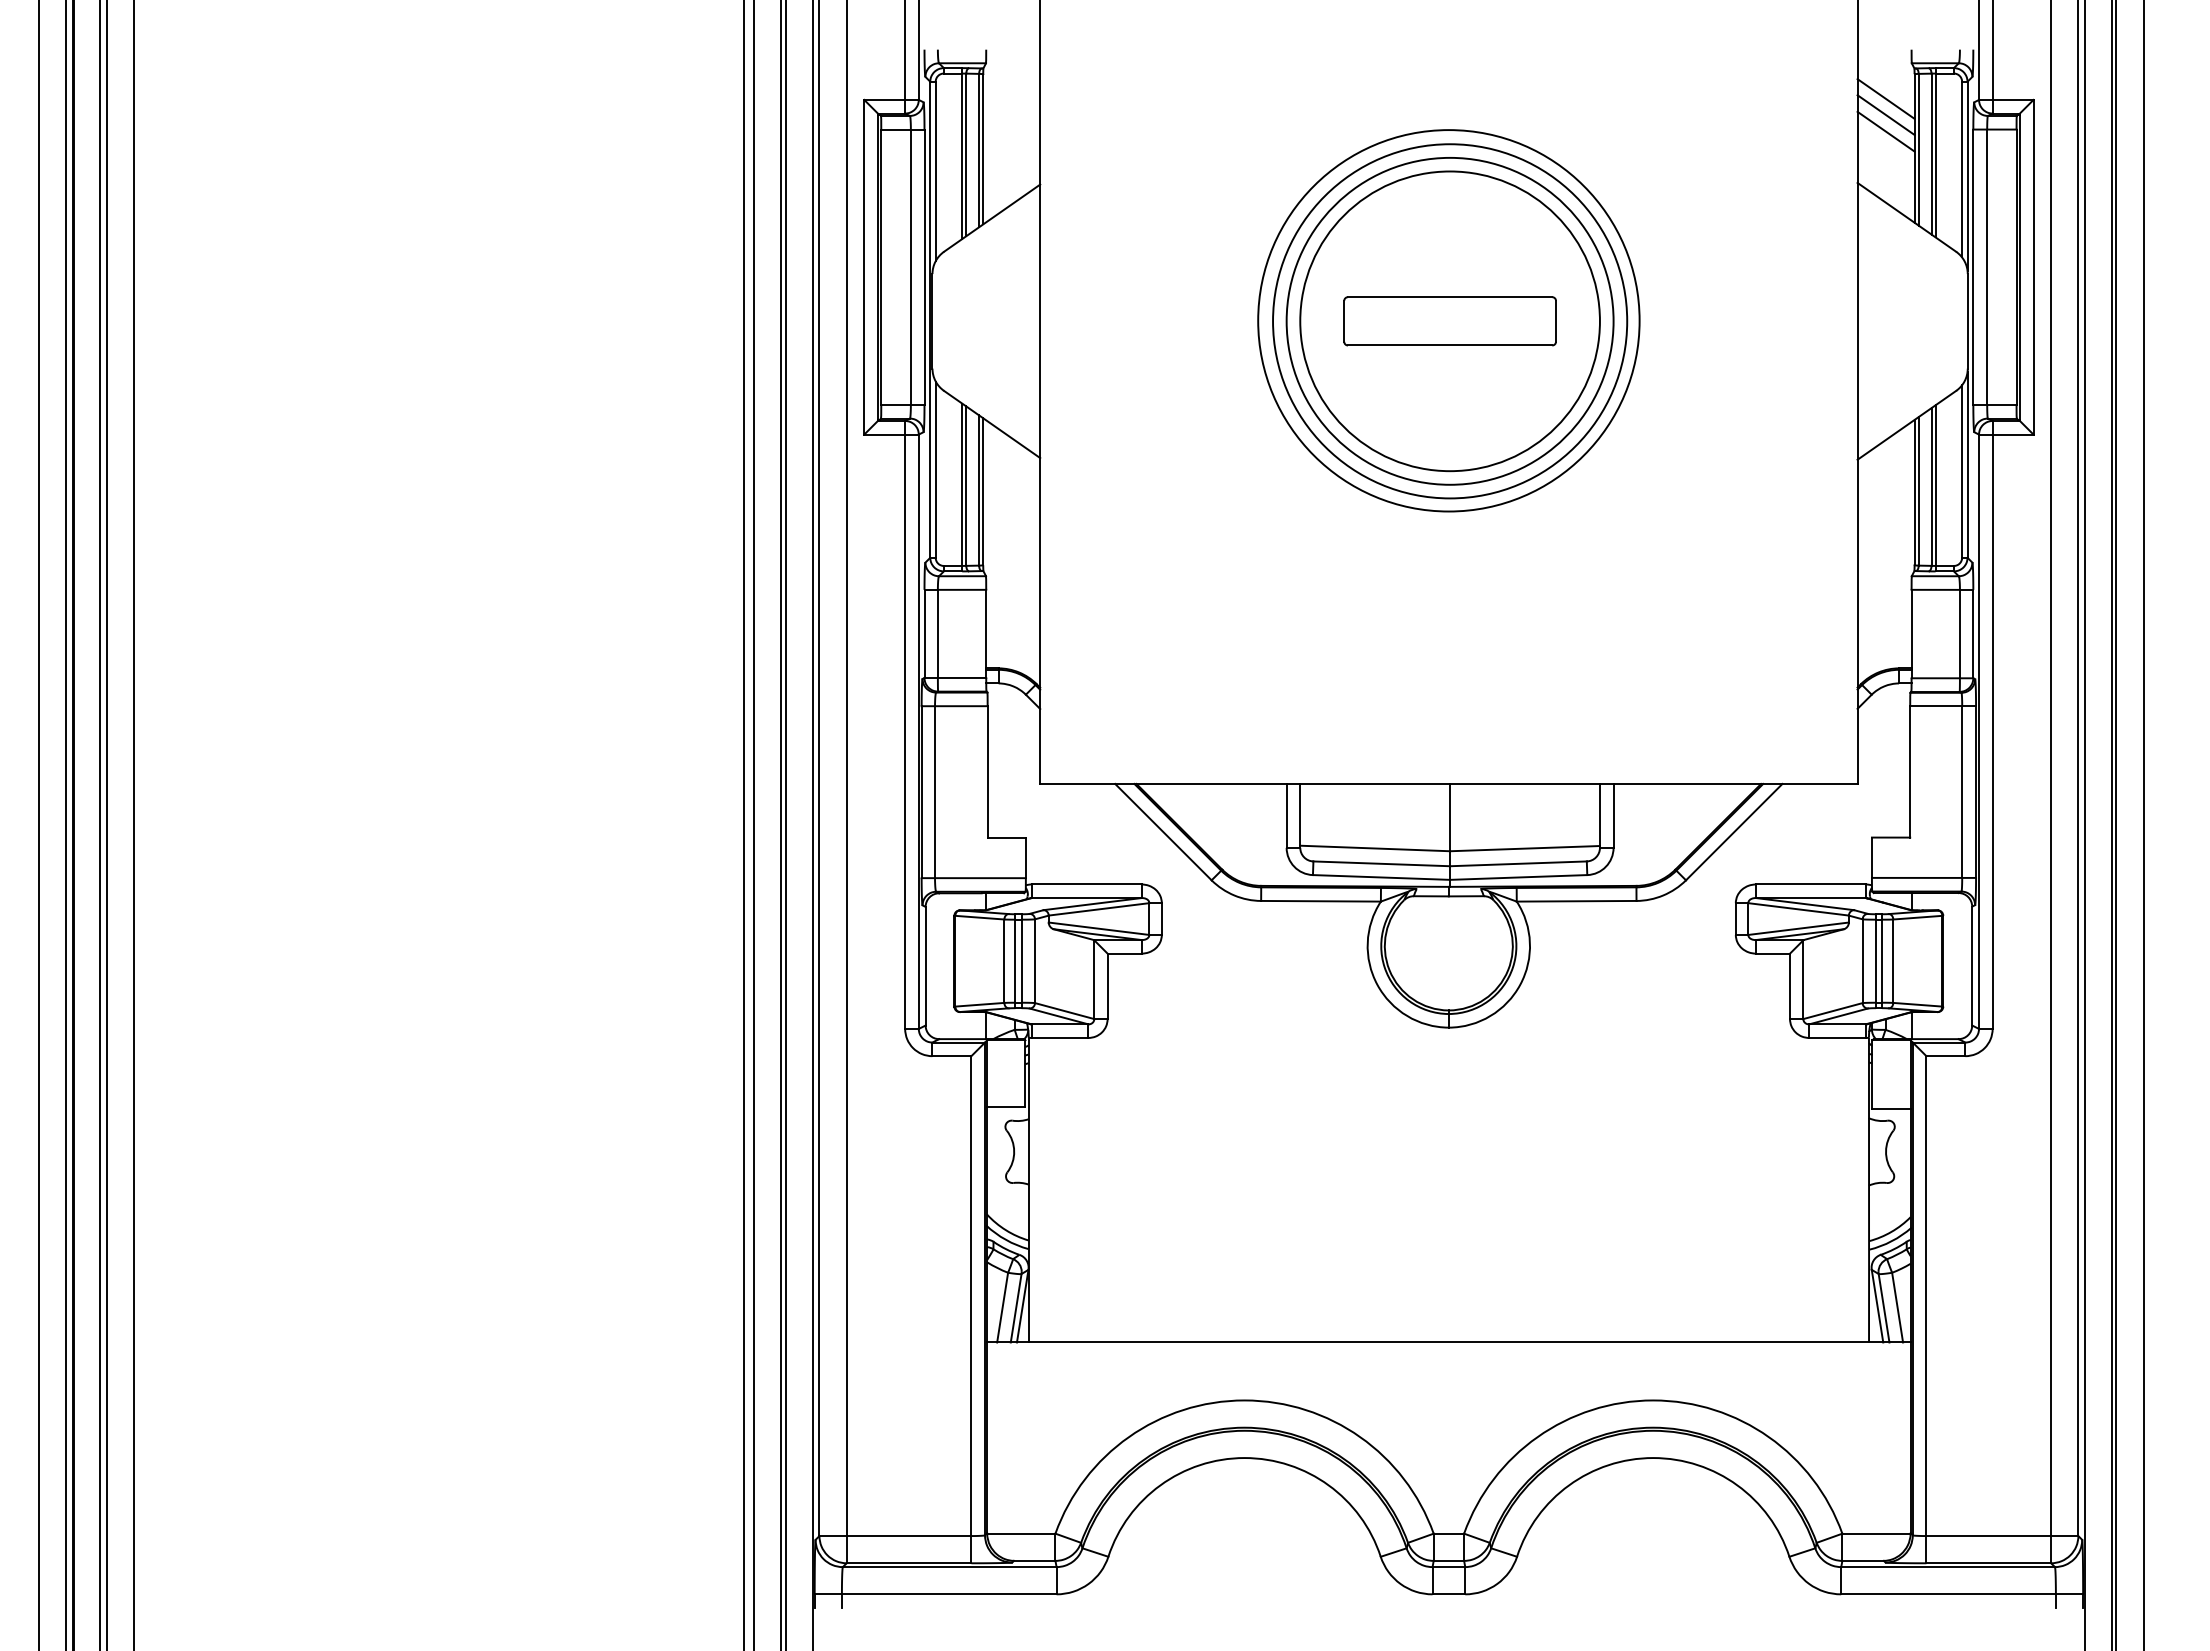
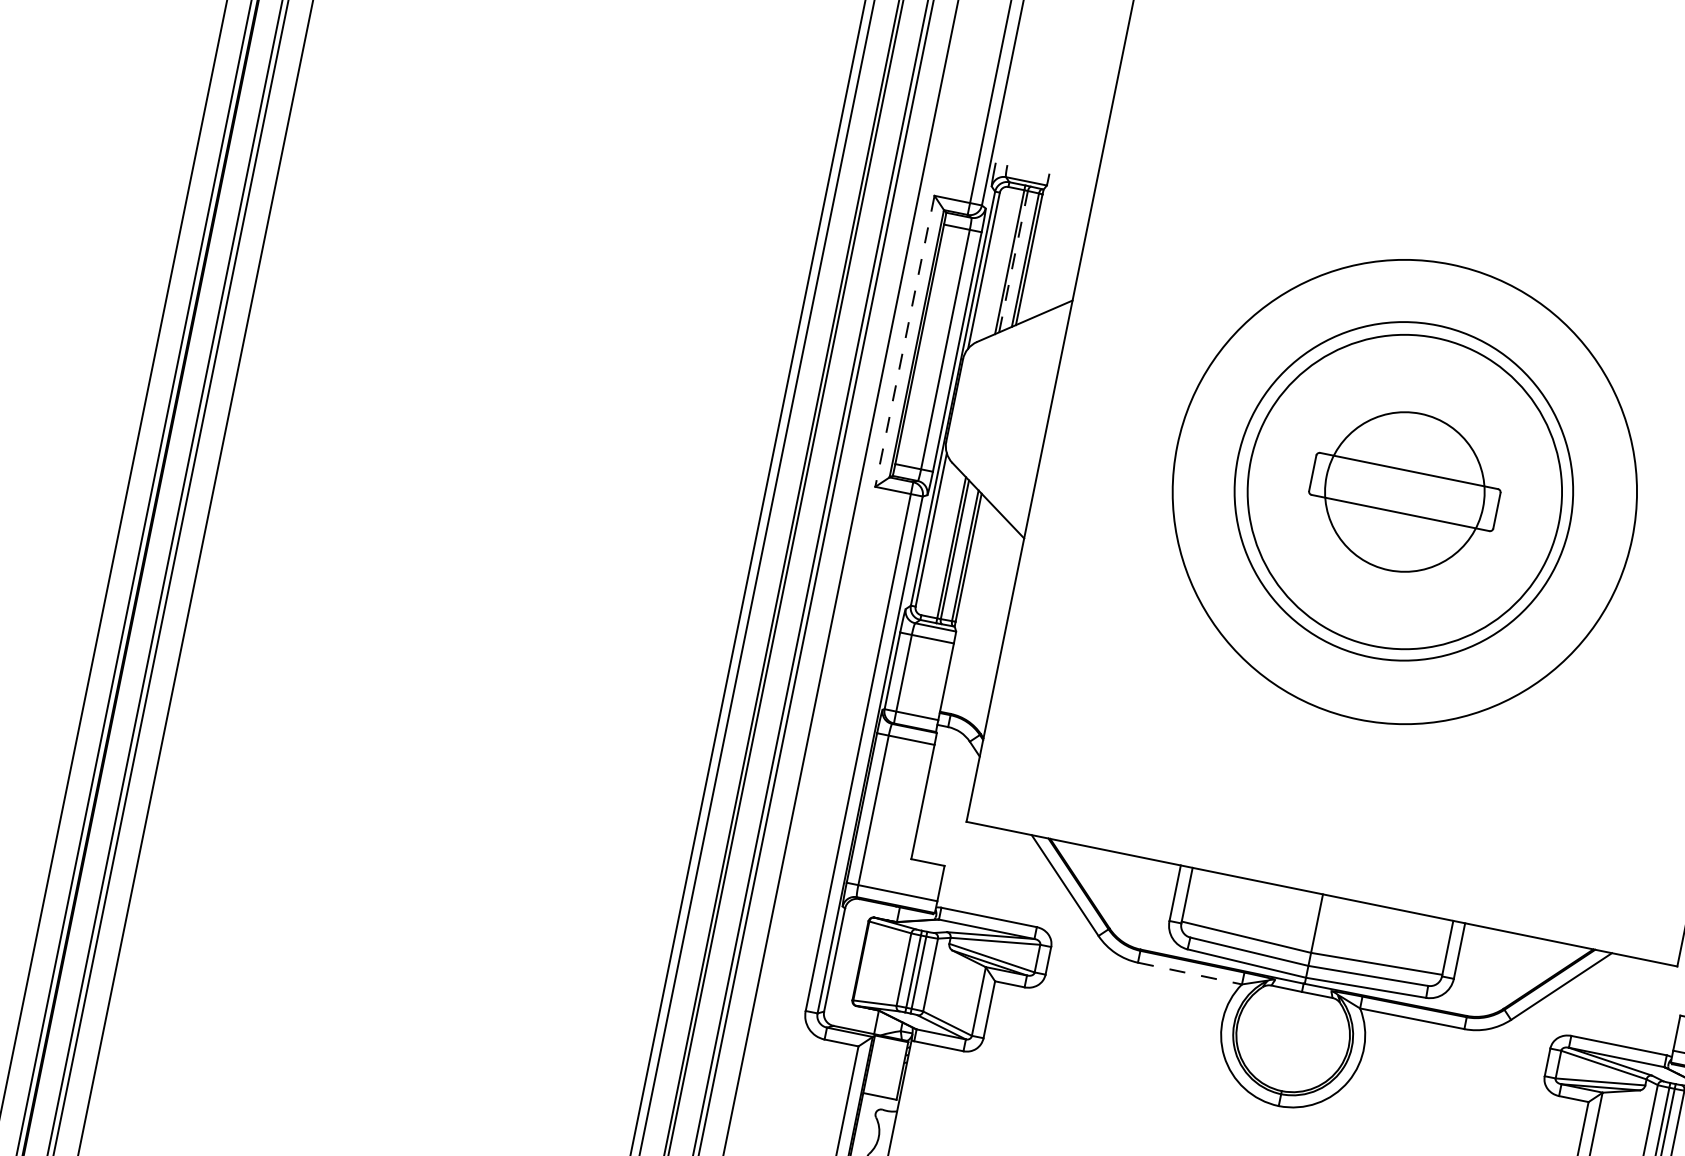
line: (966, 154) -> (1013, 261), solid -> dashed
line: (864, 267) -> (905, 341), solid -> dashed
circle: (1449, 320) -> (1404, 491), size x1.6
circle: (1449, 321) -> (1404, 492), size x0.6
line: (1321, 901) -> (1190, 973), solid -> dashed

